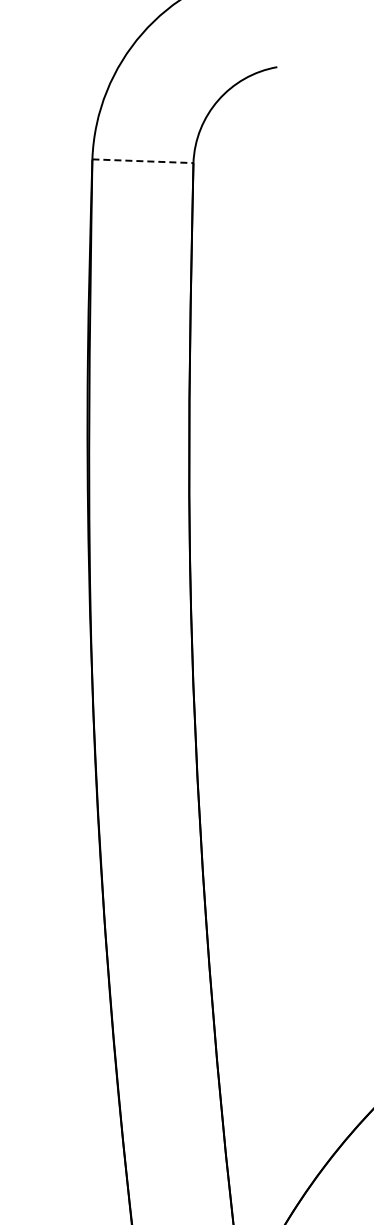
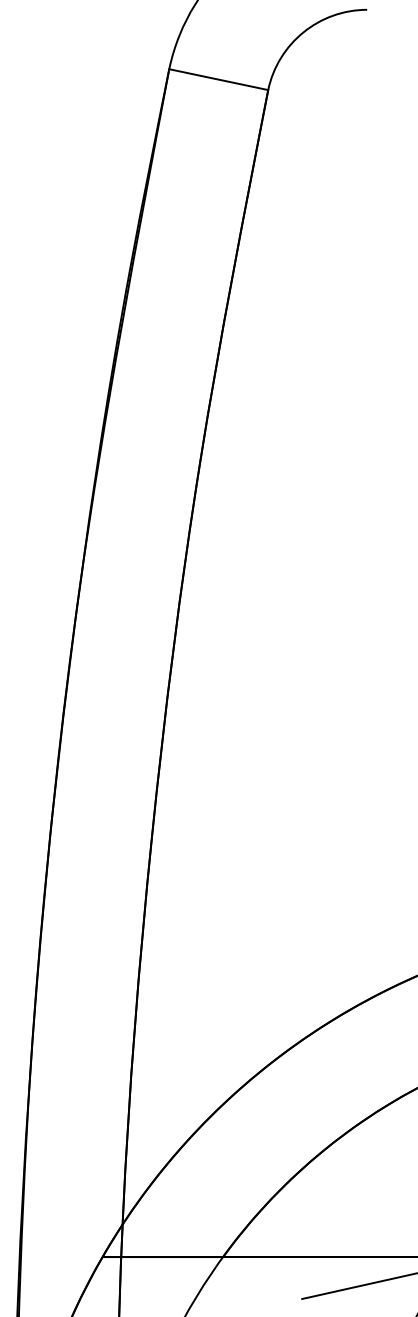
line: (142, 161) -> (218, 79), dashed -> solid

